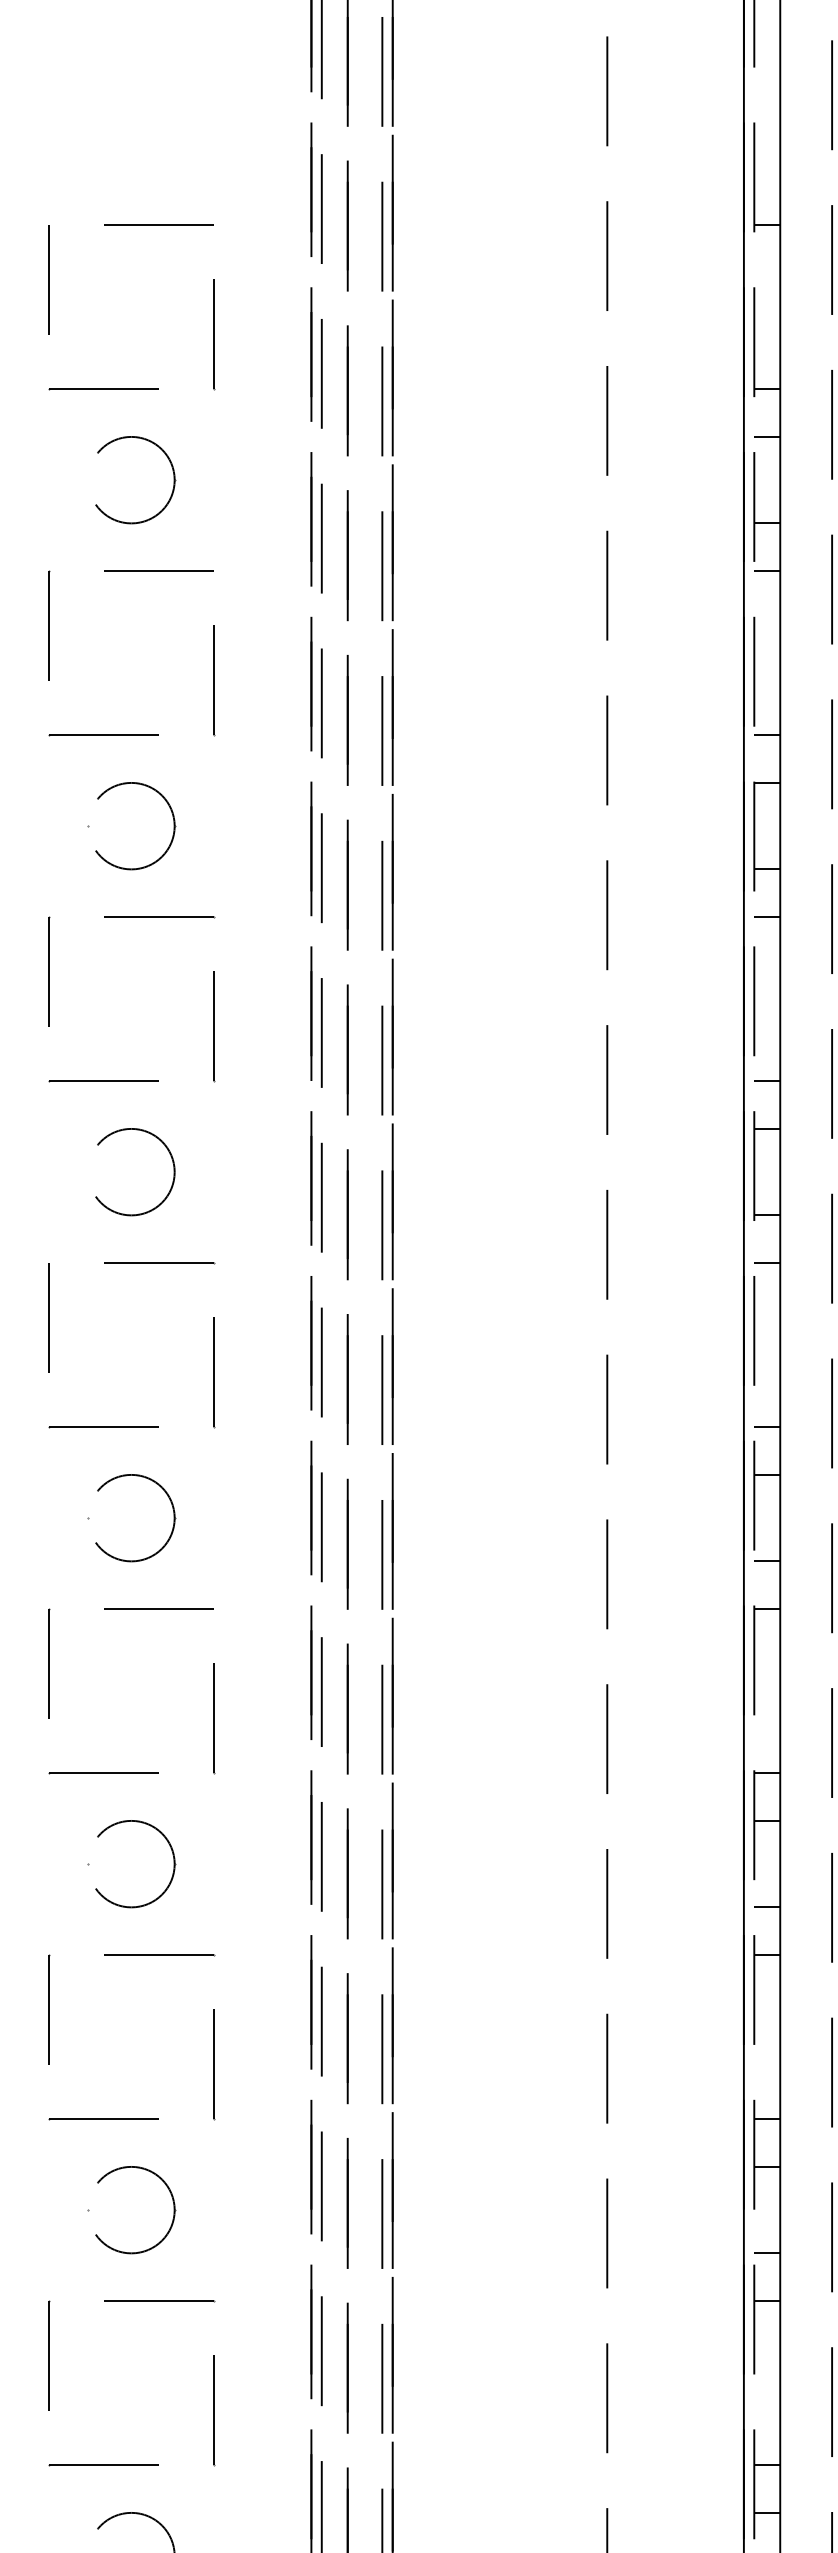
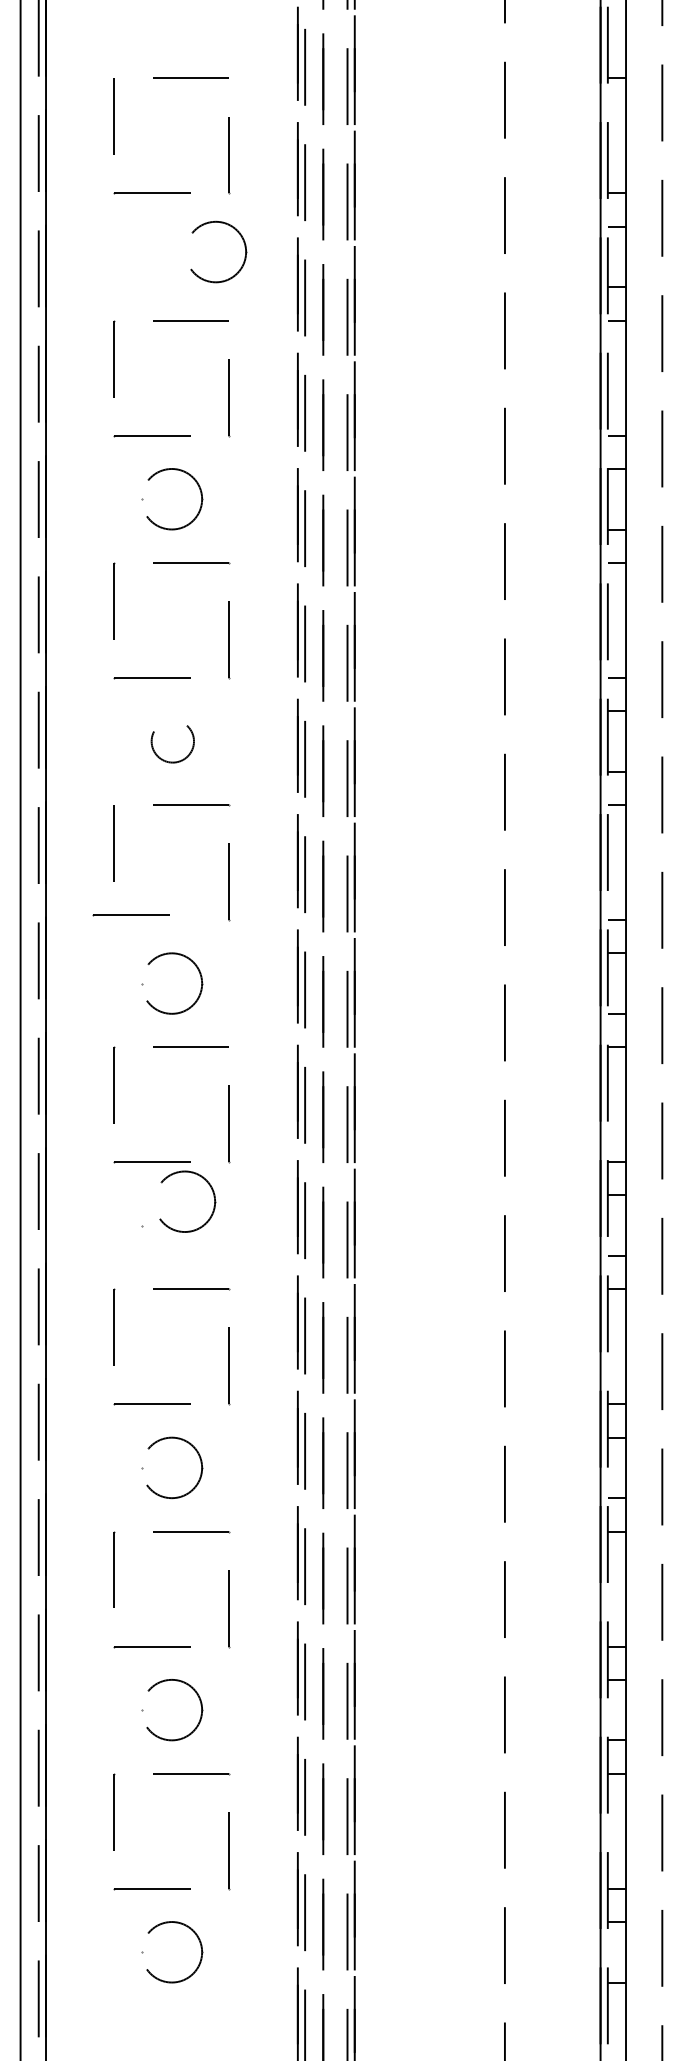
part: (172, 473) -> (244, 247), moved
circle: (135, 1172) -> (174, 741), size x0.7
line: (102, 1428) -> (130, 915), moved
part: (172, 1858) -> (213, 1197), moved

